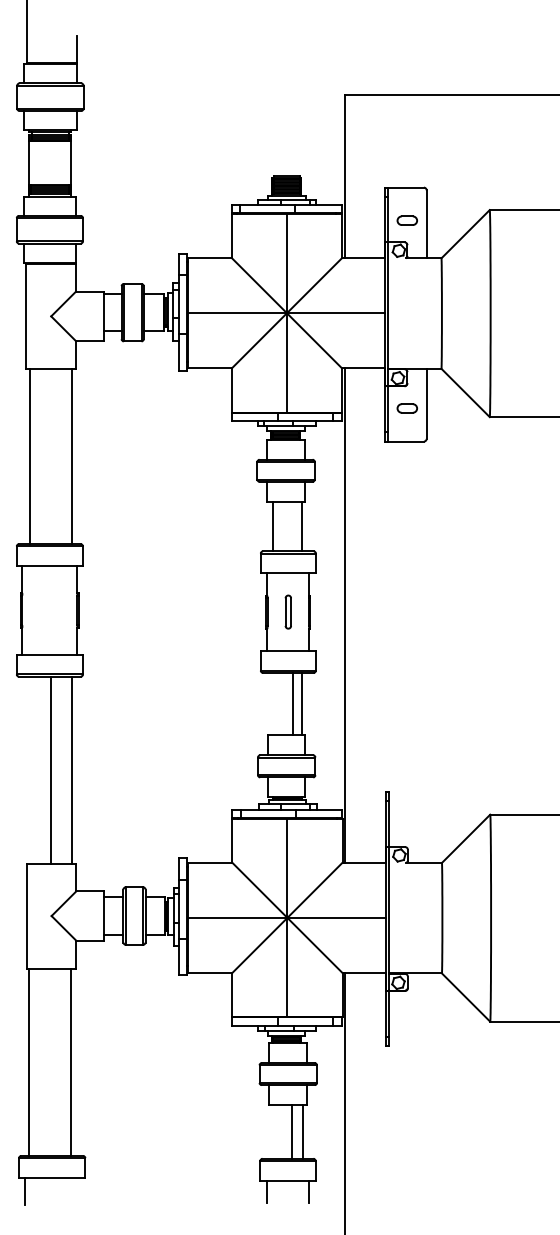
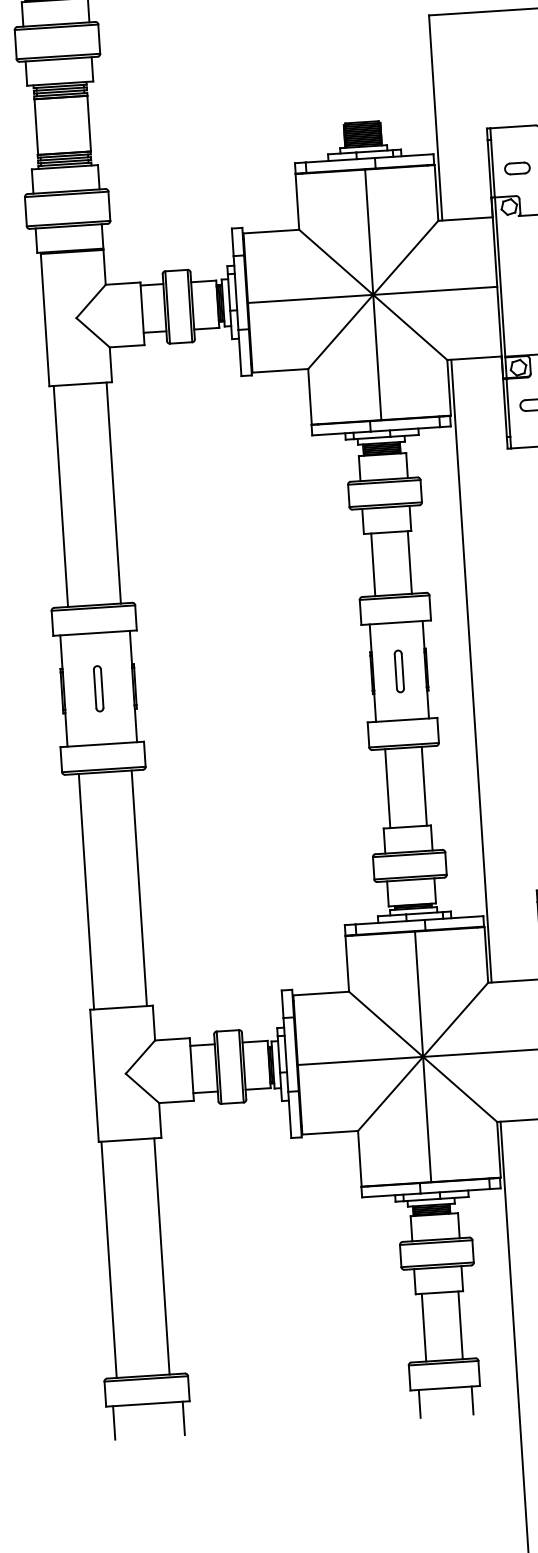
part: (49, 610) -> (98, 688), added
line: (293, 703) -> (388, 787), moved
line: (50, 769) -> (85, 890), moved
line: (292, 1131) -> (424, 1327), moved
line: (79, 1191) -> (183, 1418), added

